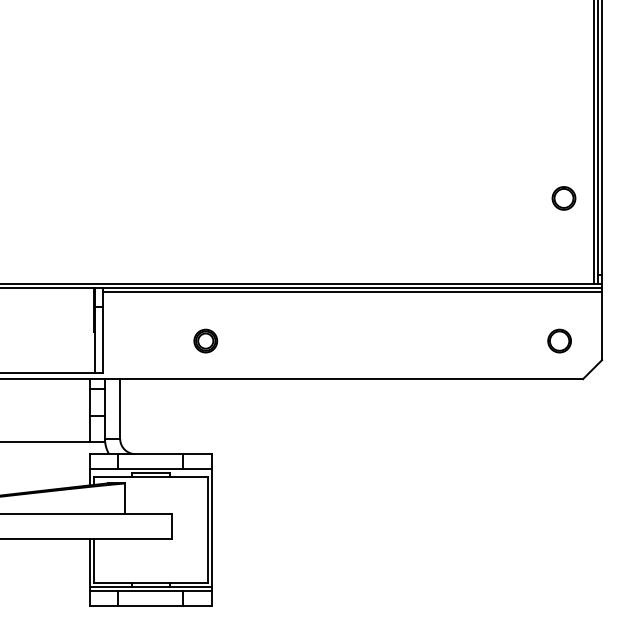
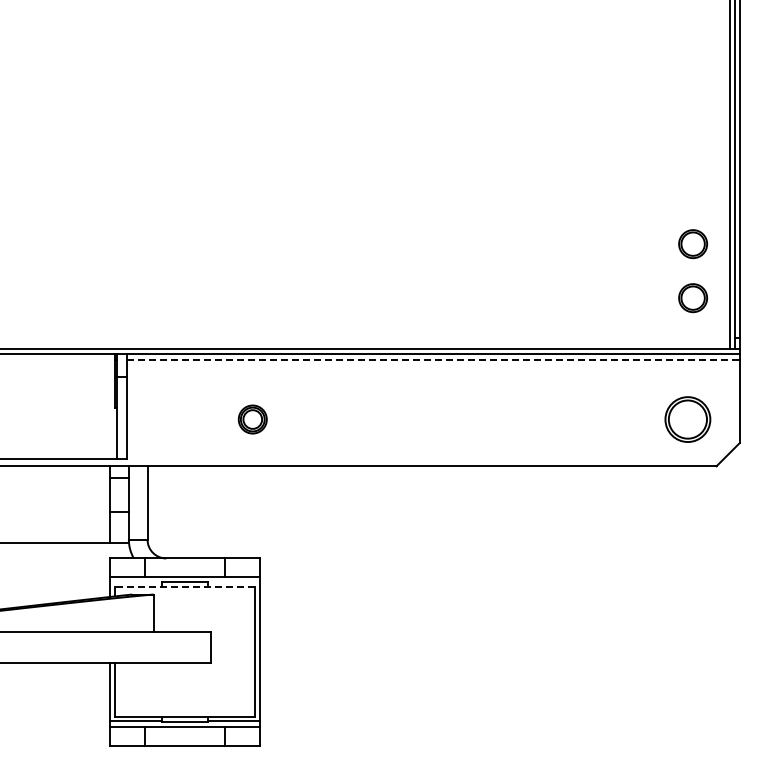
part: (563, 242) -> (692, 298), added
line: (352, 292) -> (433, 359), solid -> dashed
part: (559, 341) -> (687, 419), size x1.6
line: (150, 476) -> (184, 586), solid -> dashed

